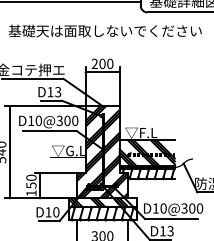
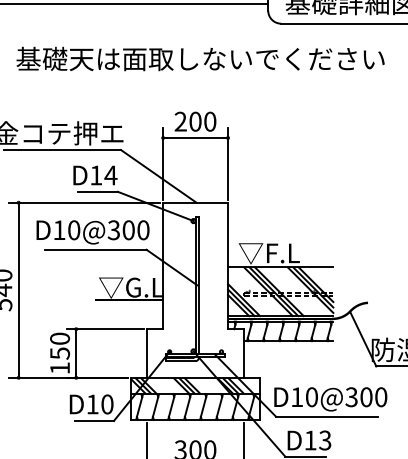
text: (57, 92) -> (109, 176), D13 -> D14
hatch: (102, 152) -> (195, 290), removed

